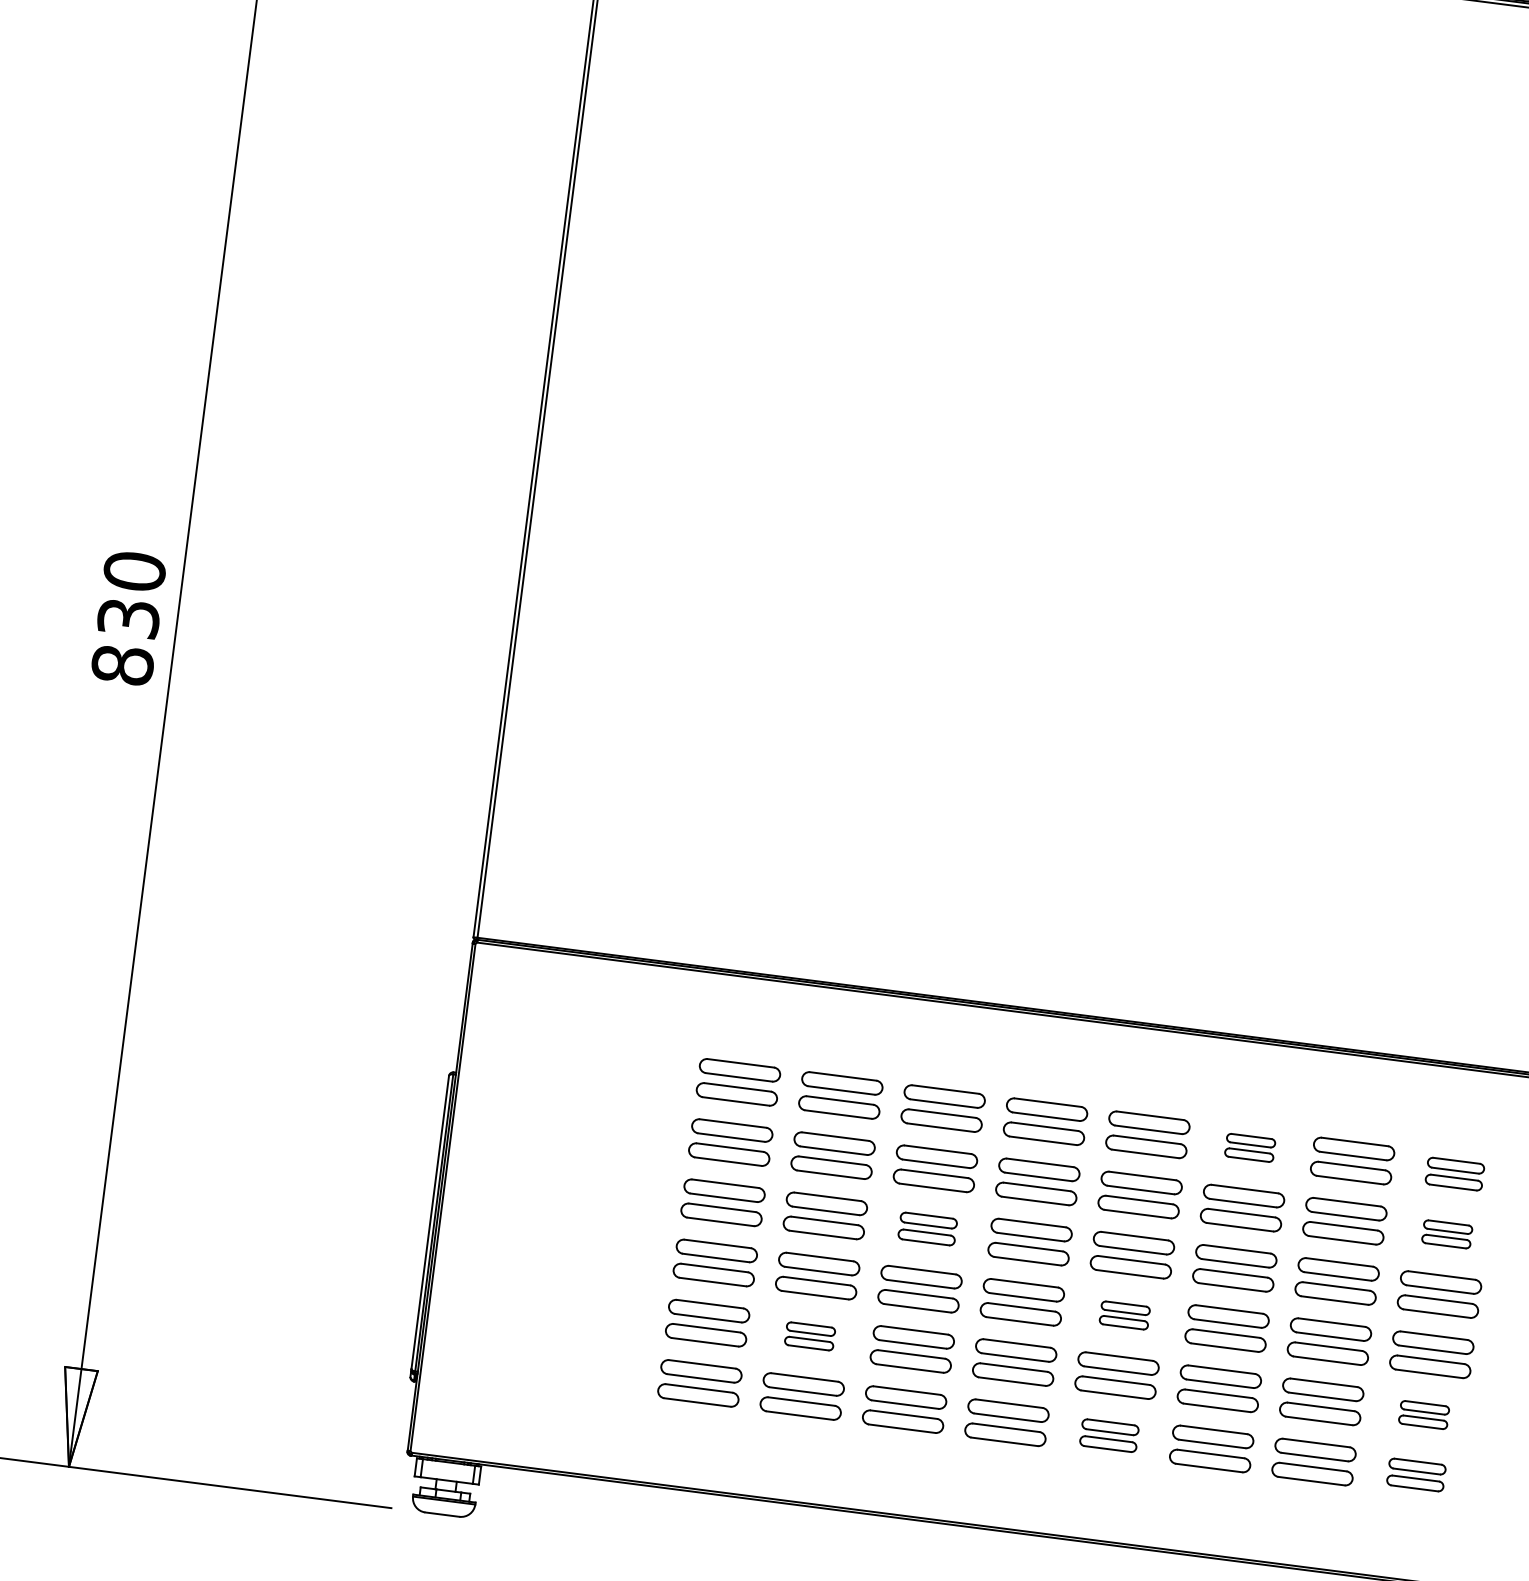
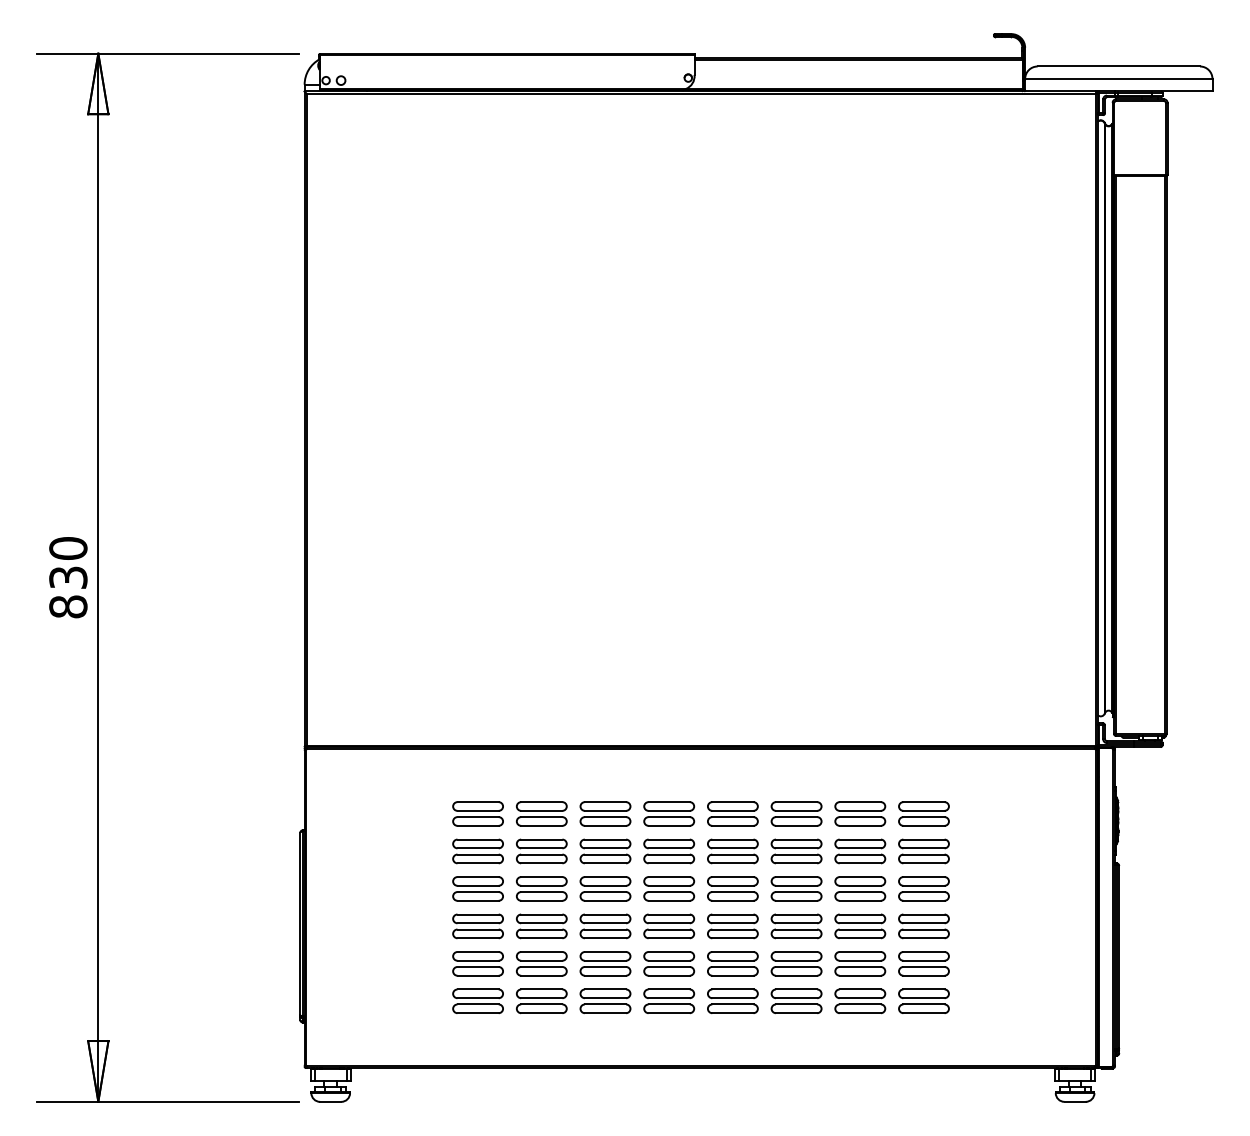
part: (1250, 1147) -> (796, 813), size x1.67
part: (1454, 1173) -> (923, 813), size x1.43
part: (927, 1228) -> (605, 888), size x1.43
part: (1446, 1234) -> (923, 851), size x1.67
part: (1124, 1315) -> (732, 926), size x1.67
part: (809, 1335) -> (541, 963), size x1.67
part: (1423, 1414) -> (923, 963), size x1.67
part: (1108, 1434) -> (732, 1000), size x1.43
part: (1415, 1473) -> (923, 1000), size x1.43

